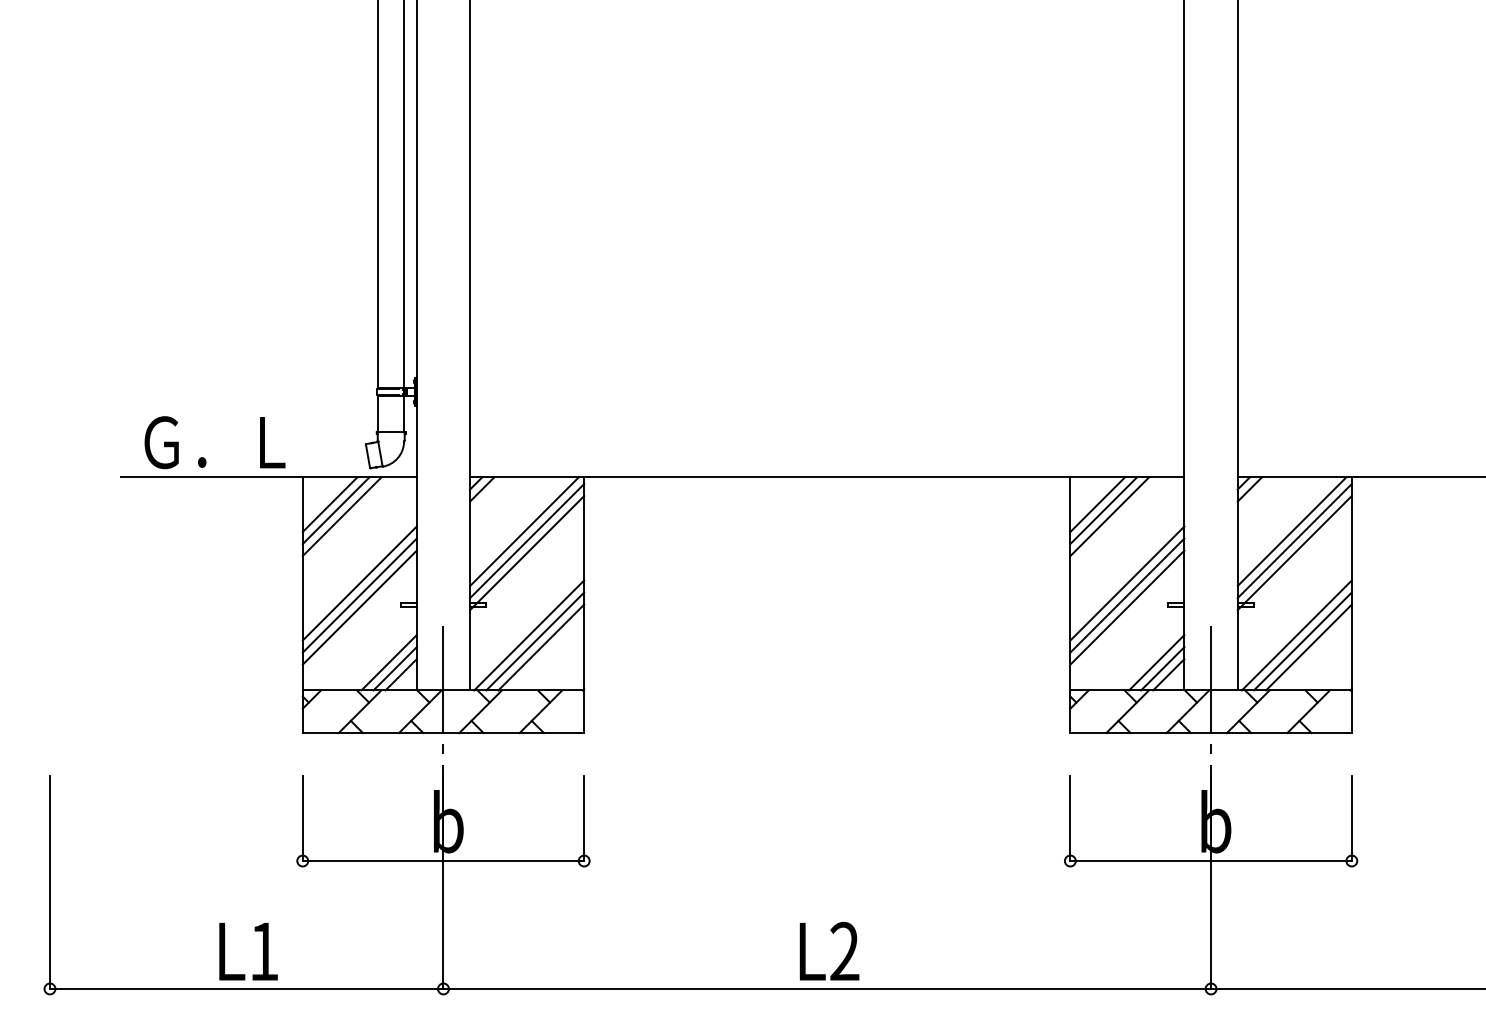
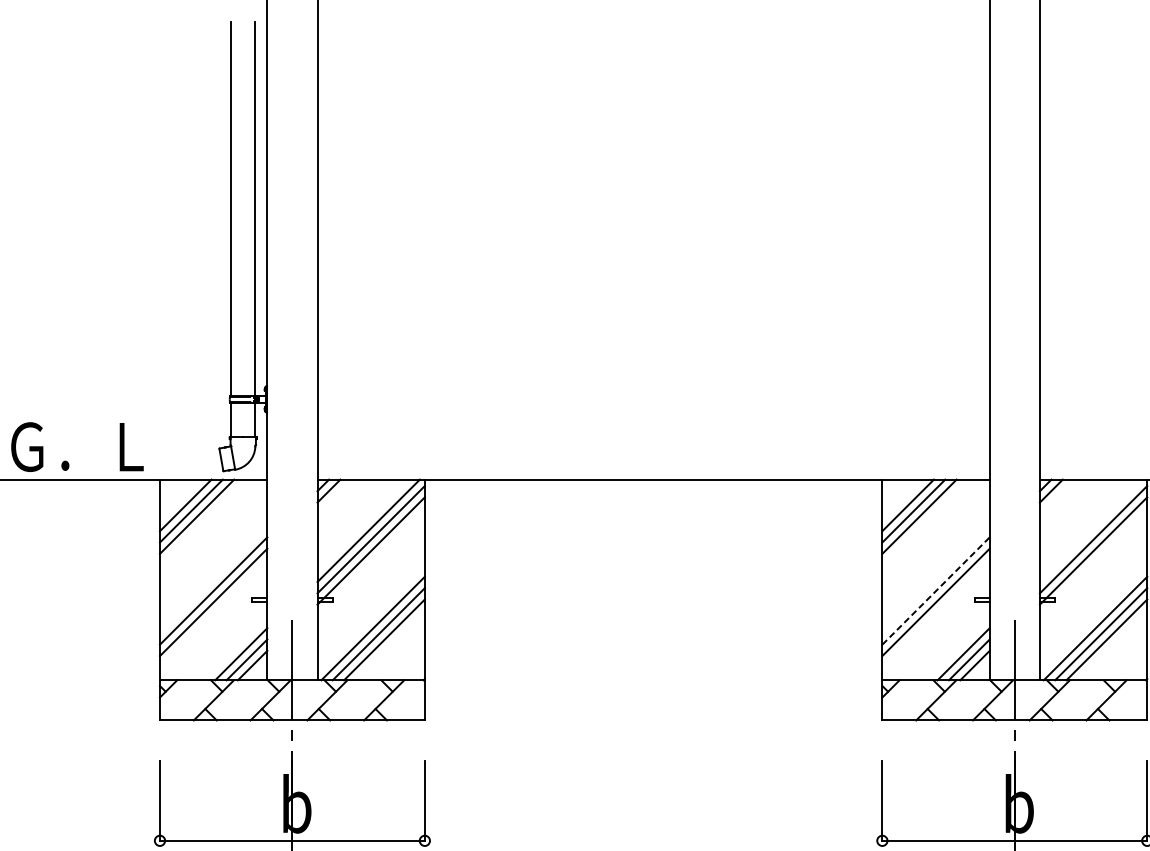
line: (1291, 531) -> (1090, 530), removed
line: (359, 583) -> (213, 579), removed
line: (1127, 583) -> (936, 579), removed
line: (1127, 595) -> (936, 590), solid -> dashed

